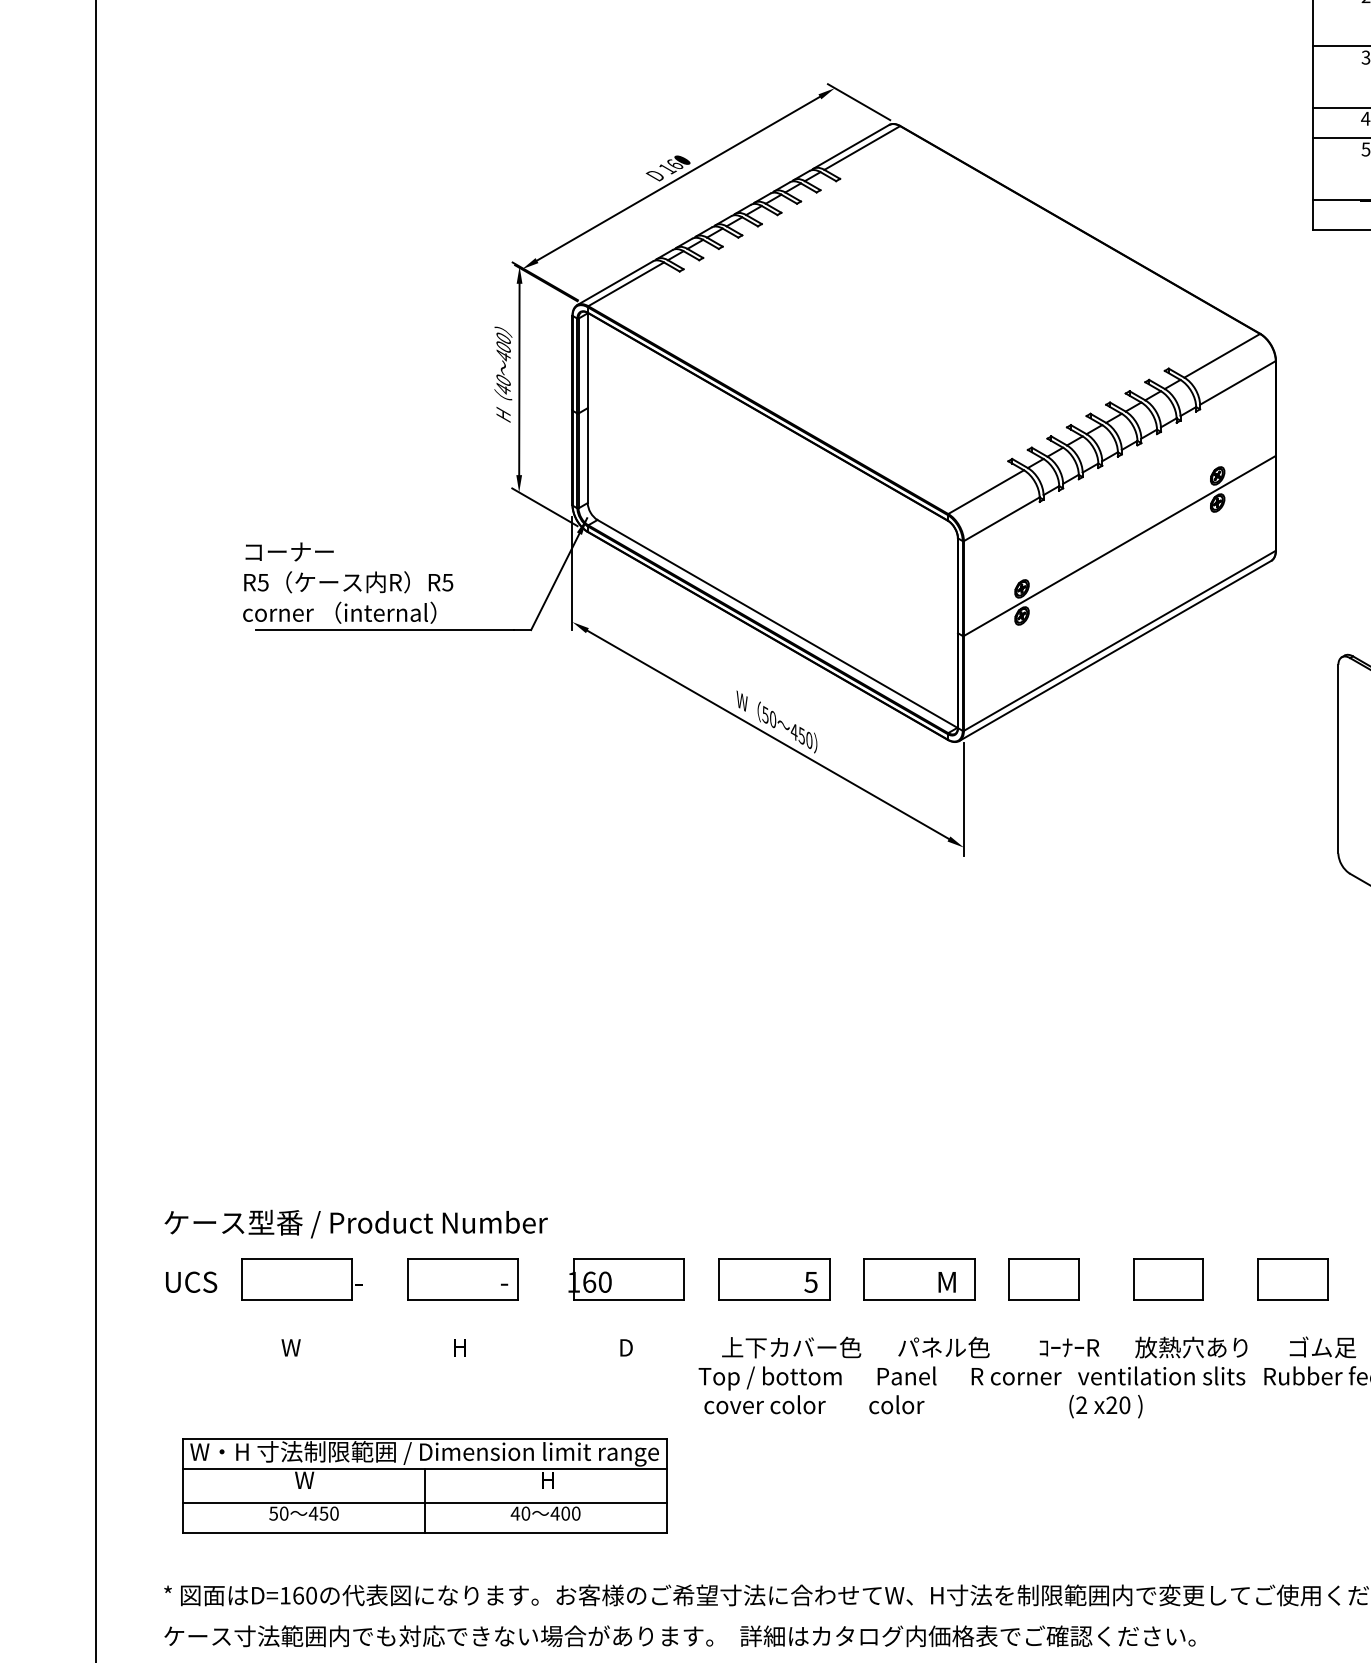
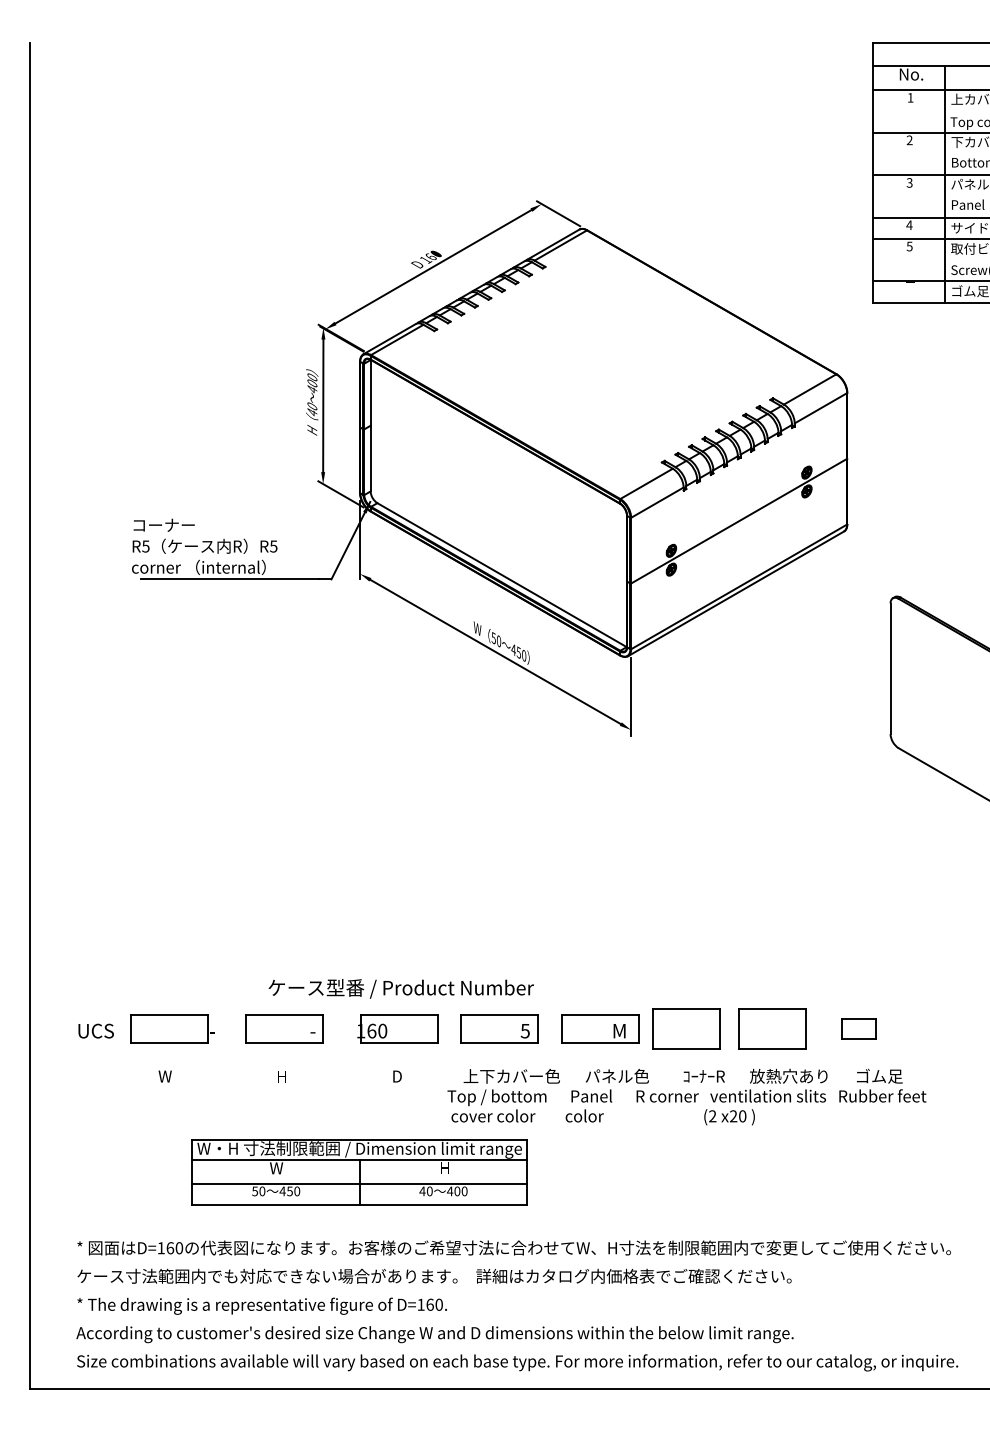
text: (355, 1223) -> (400, 988), moved
part: (1043, 1278) -> (686, 1028), size x1.4
part: (1167, 1278) -> (772, 1028), size x1.4
part: (1292, 1278) -> (858, 1028), size x0.7
part: (424, 1486) -> (359, 1172), moved

